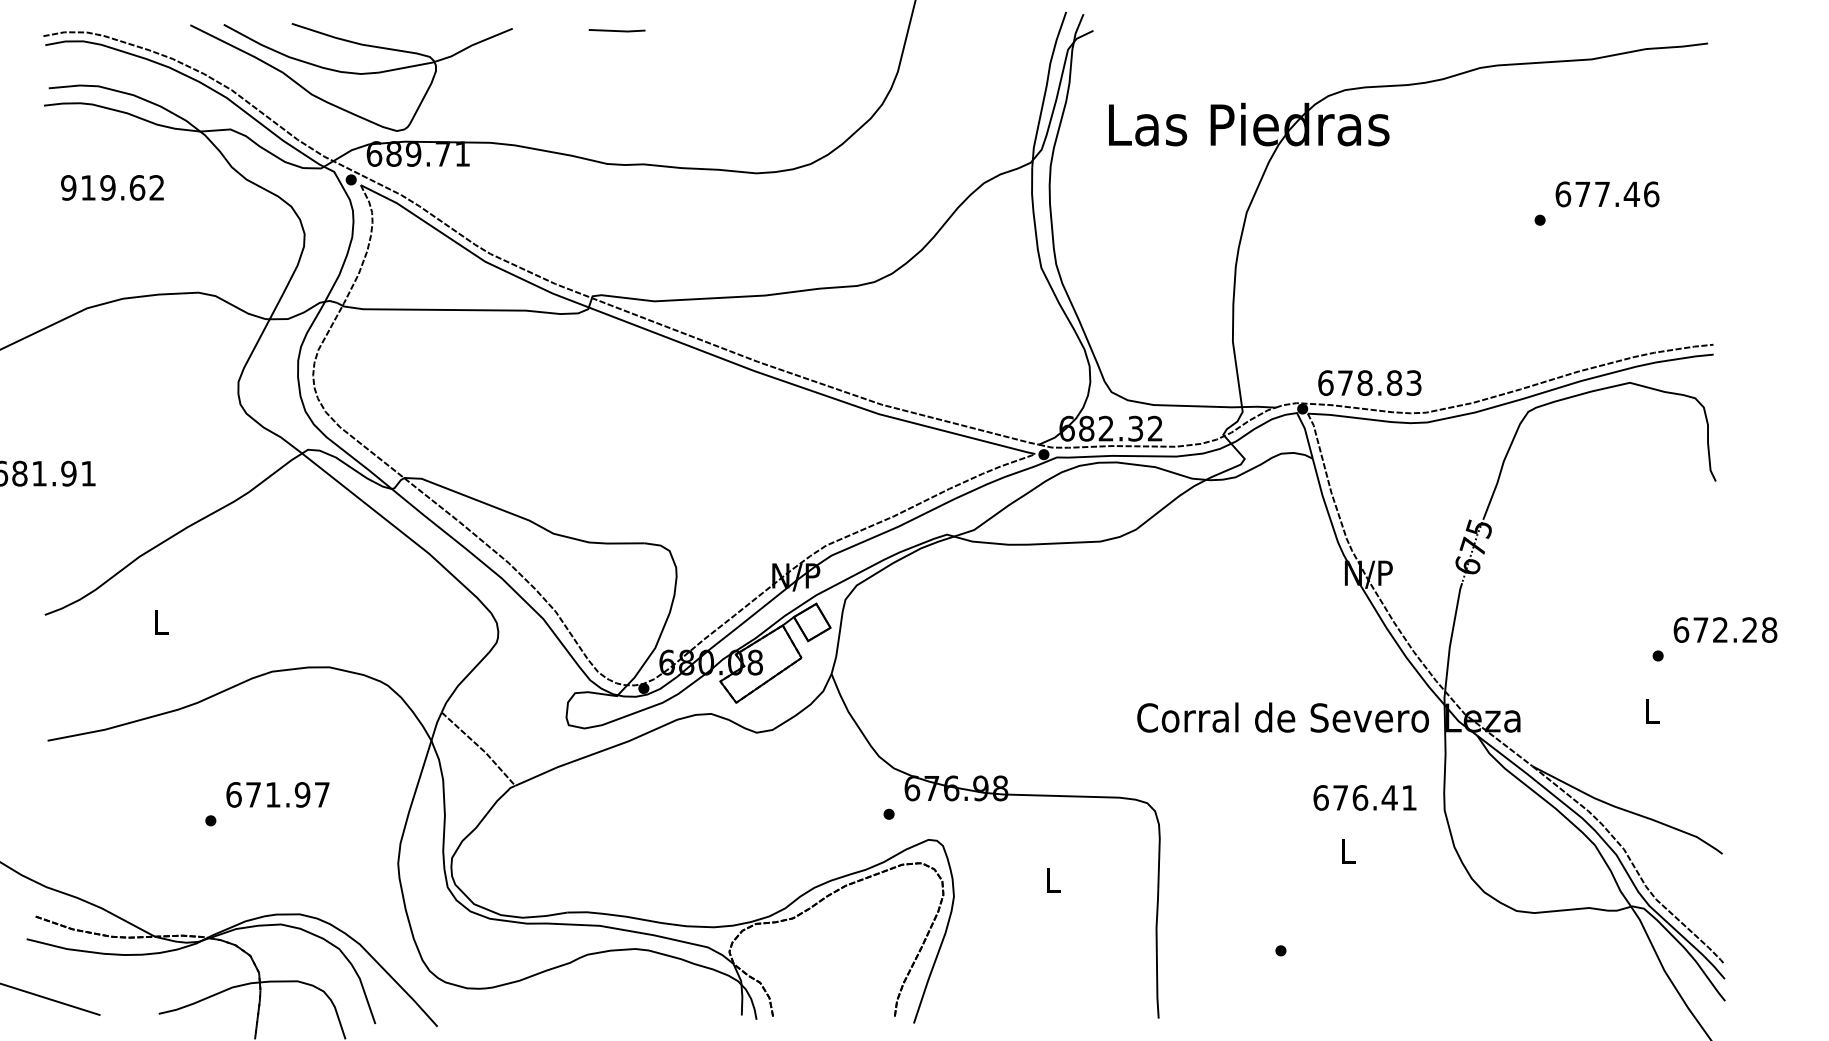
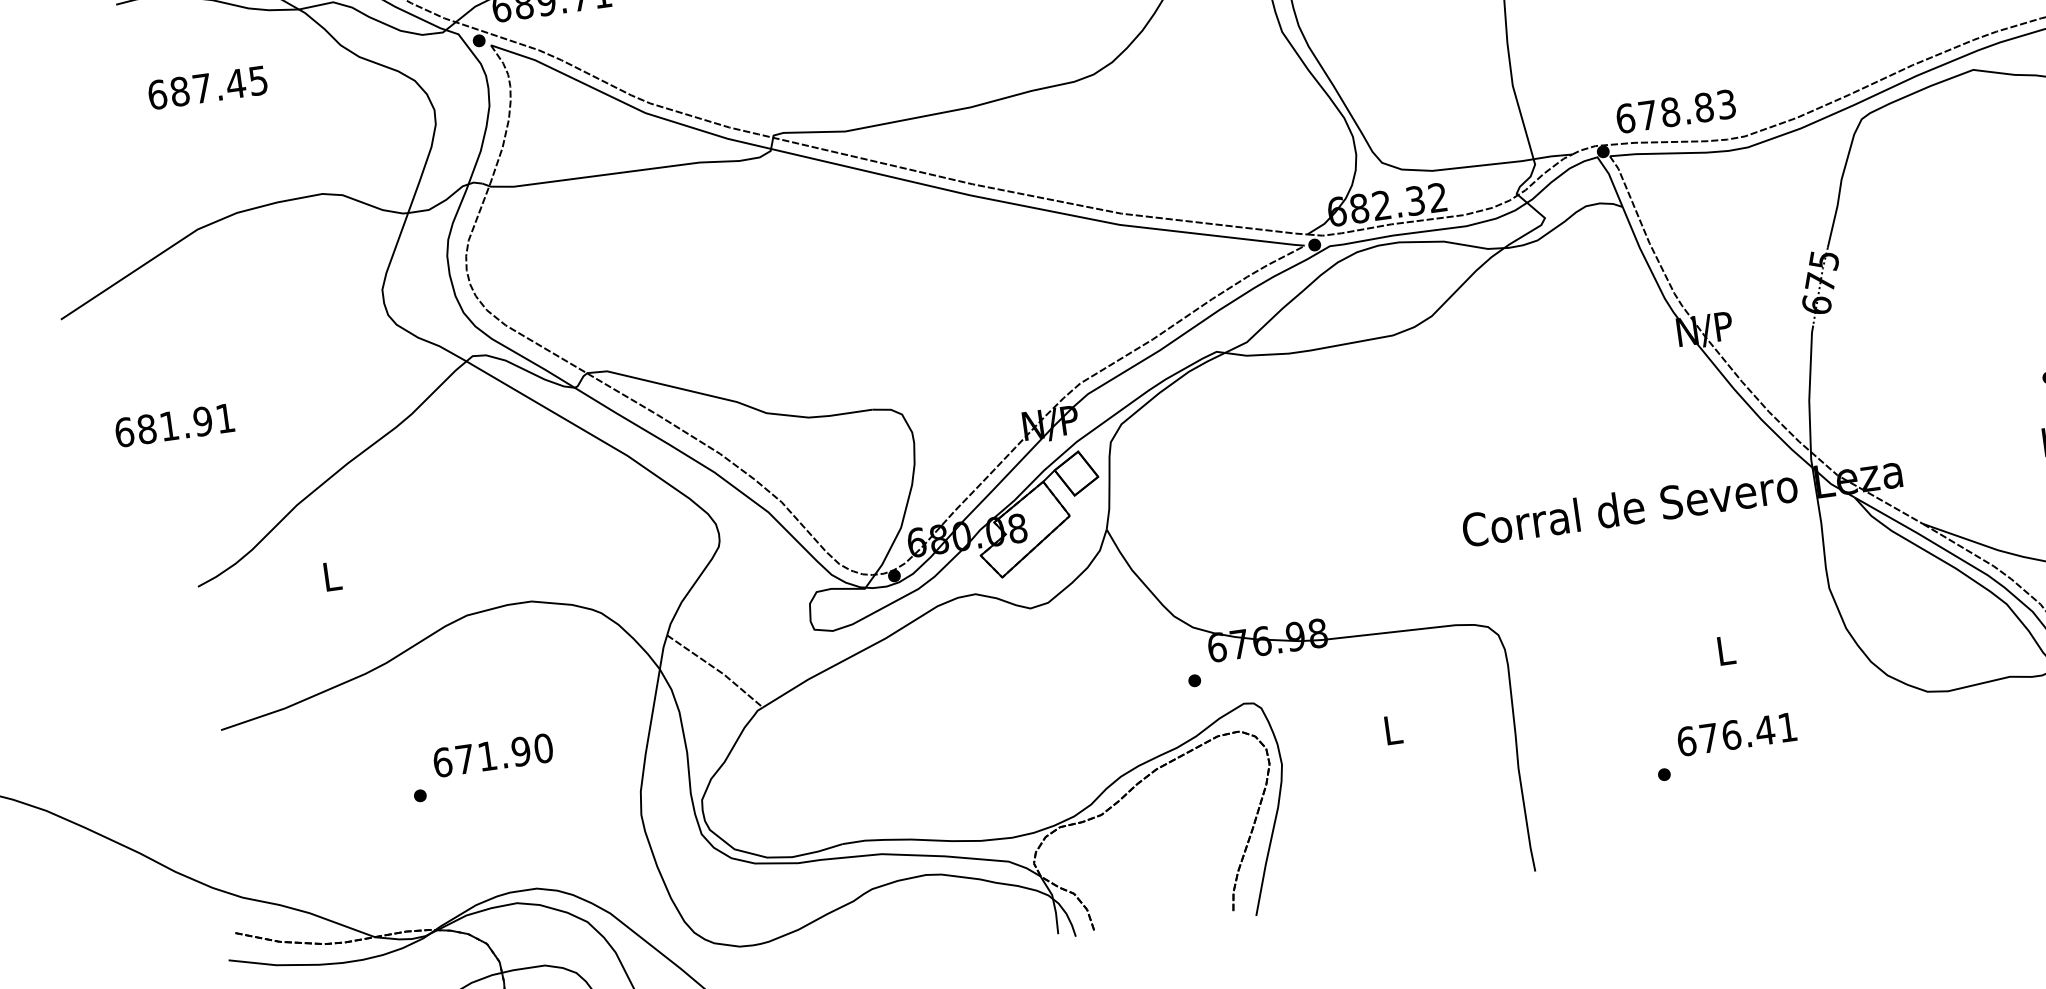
text: (112, 187) -> (207, 87), 919.62 -> 687.45
text: (322, 794) -> (543, 748), 671.97 -> 671.90
text: (1364, 797) -> (1736, 734), moved

